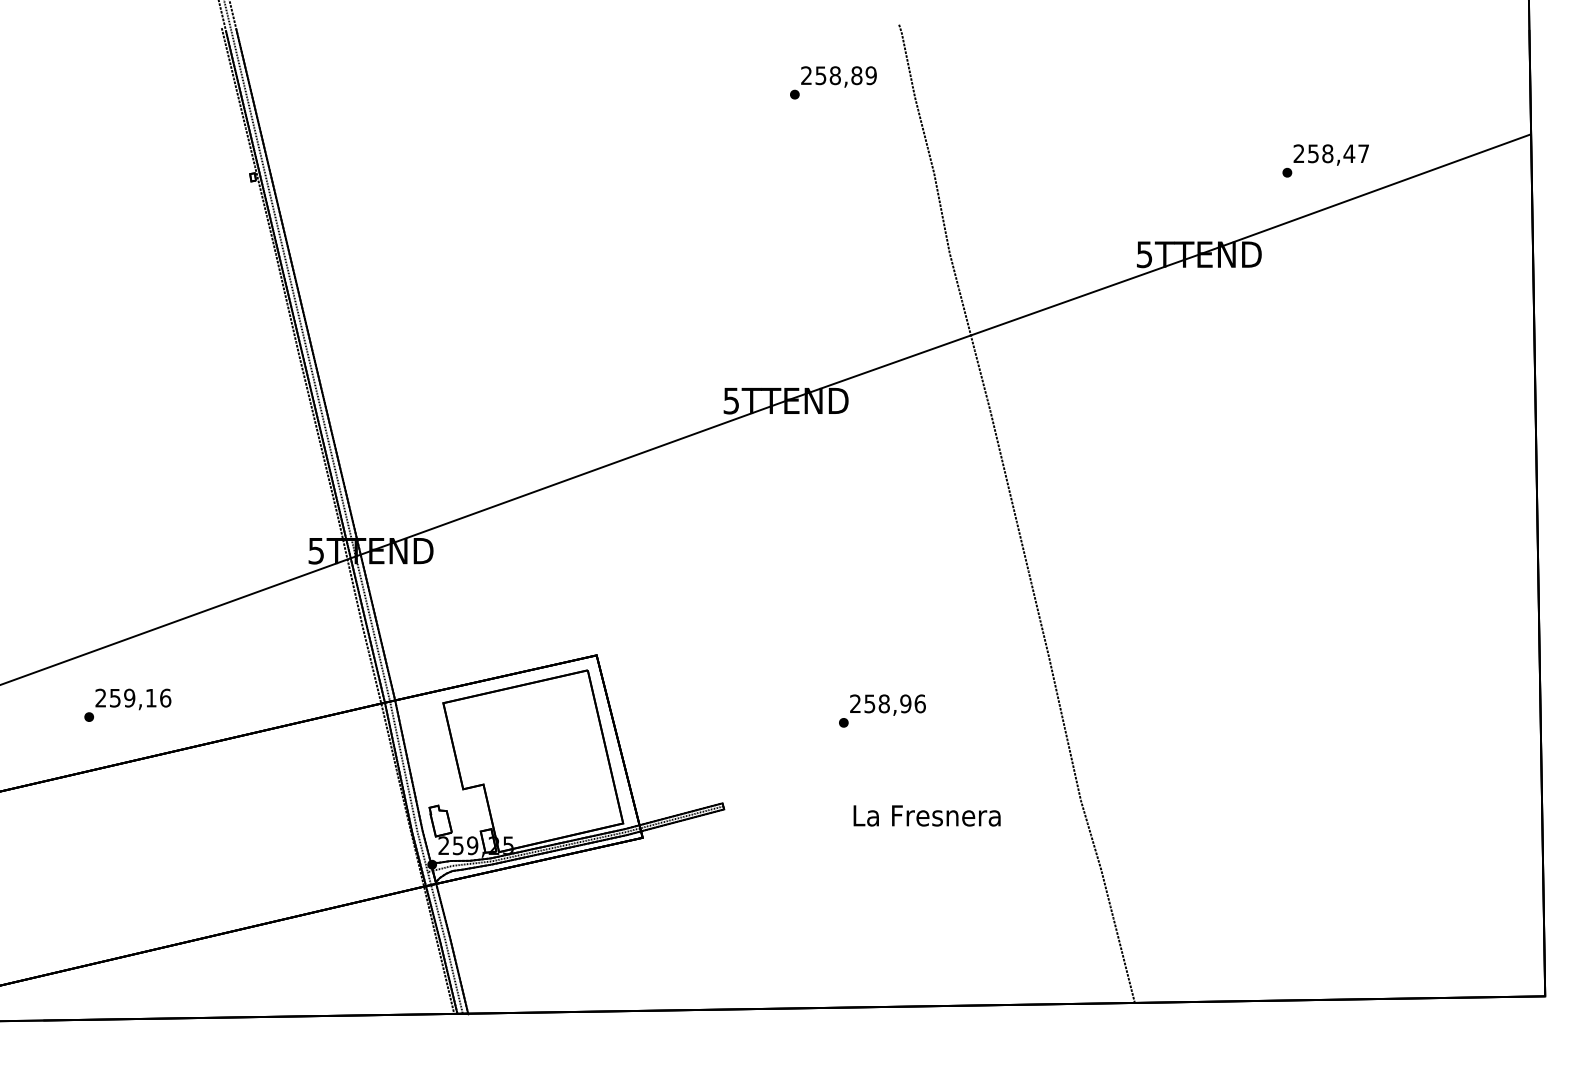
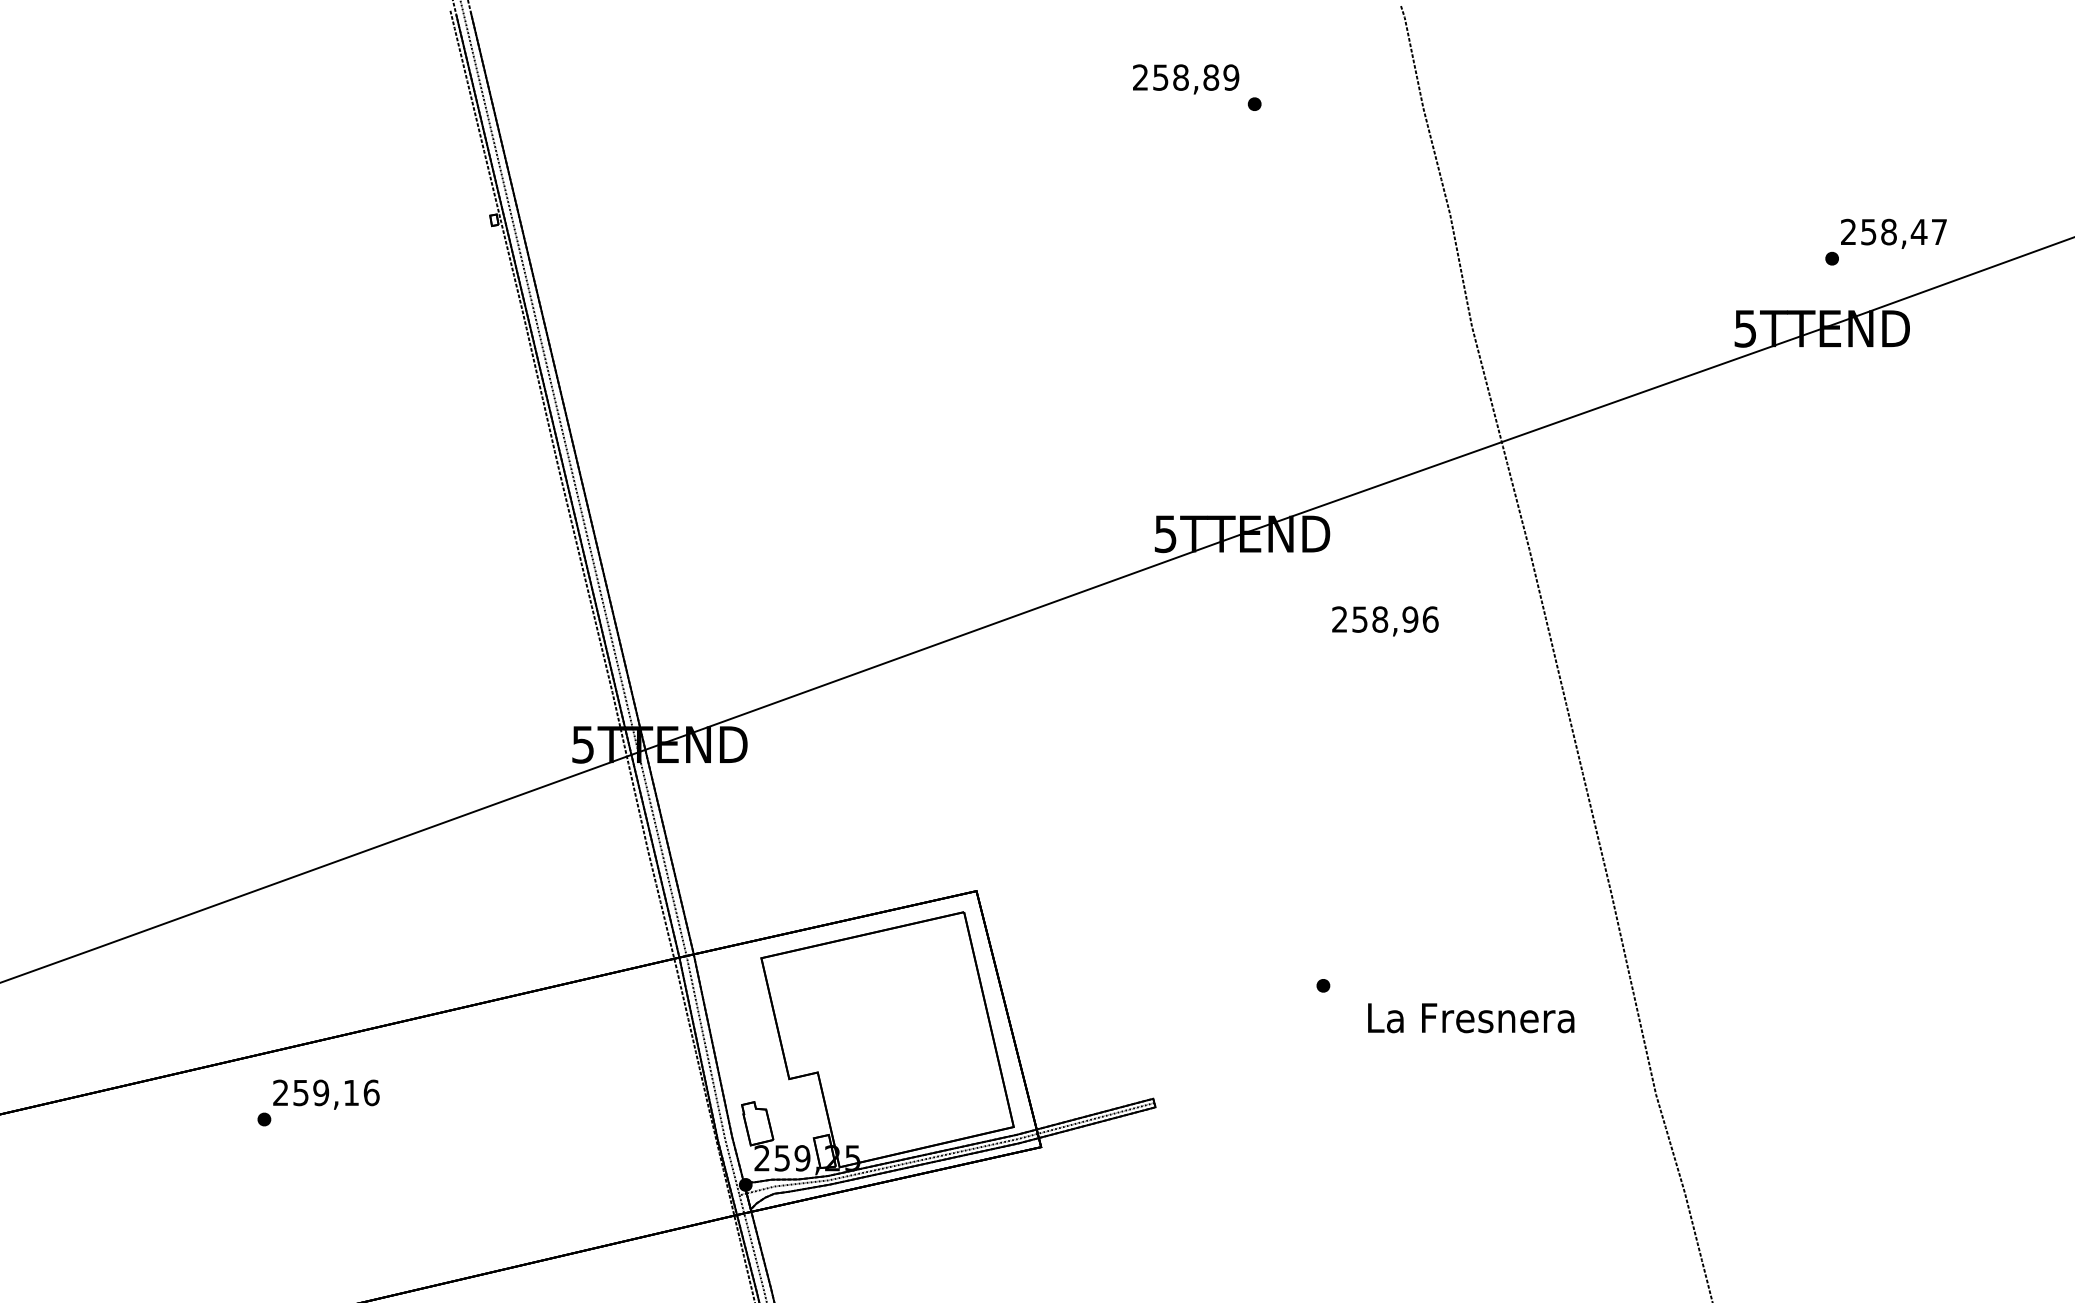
text: (838, 76) -> (1185, 78), moved
text: (1325, 160) -> (1885, 241), moved
text: (127, 704) -> (318, 1101), moved
text: (887, 704) -> (1384, 620), moved
text: (926, 815) -> (1470, 1017), moved

